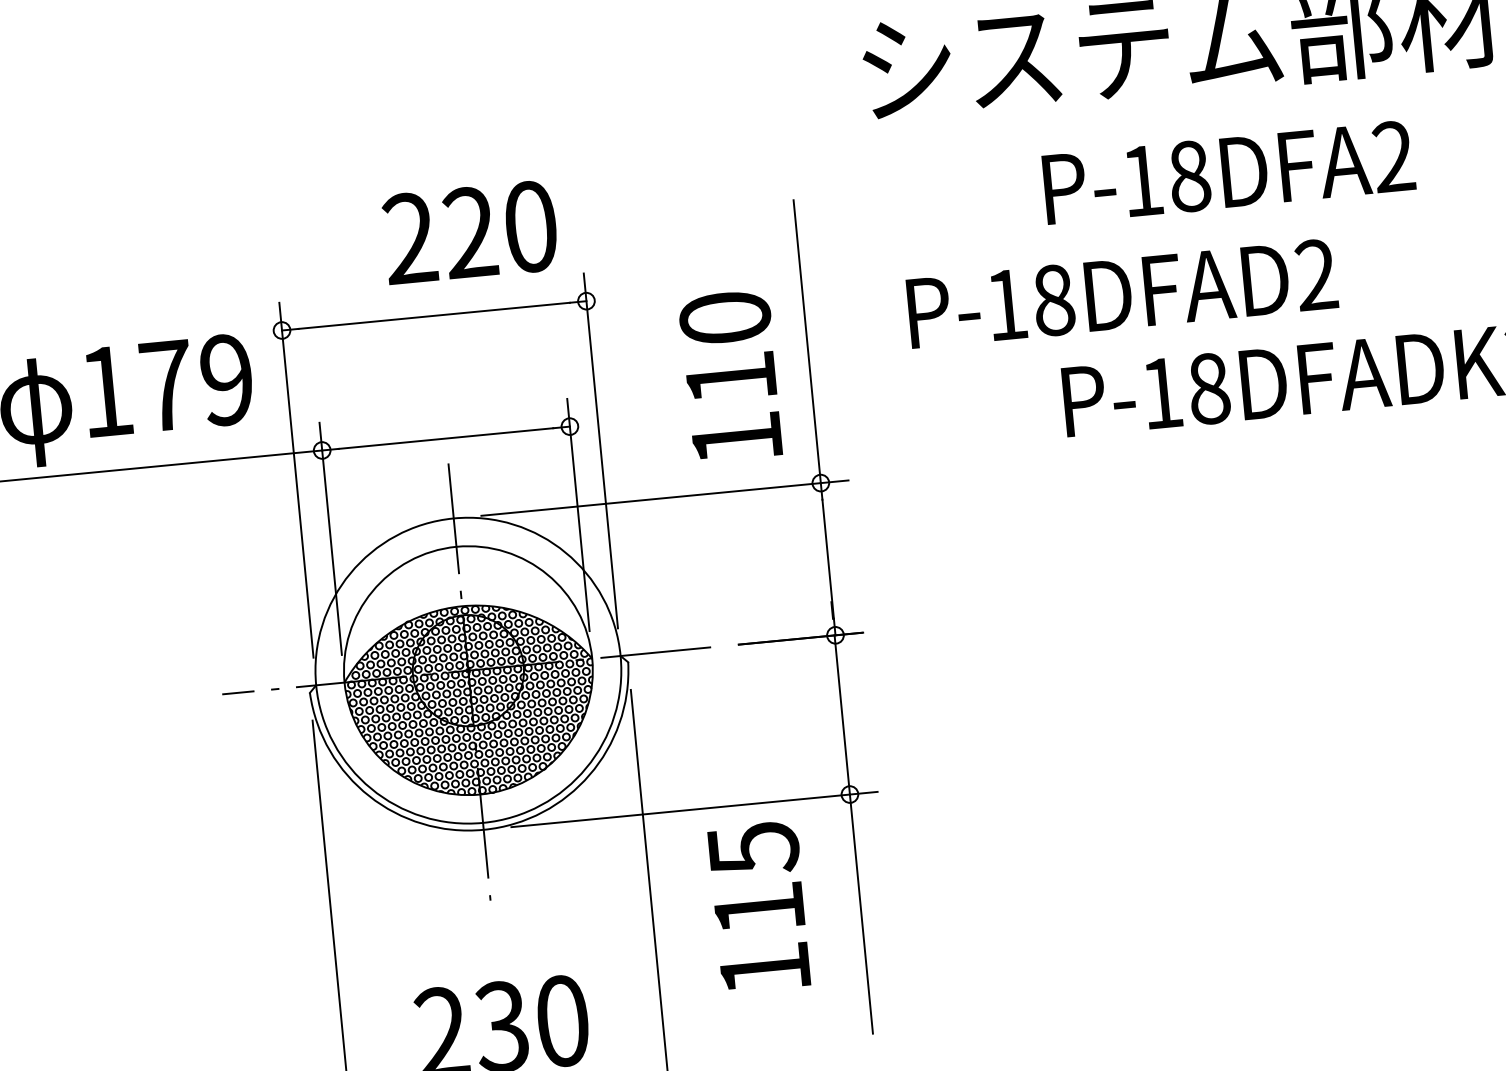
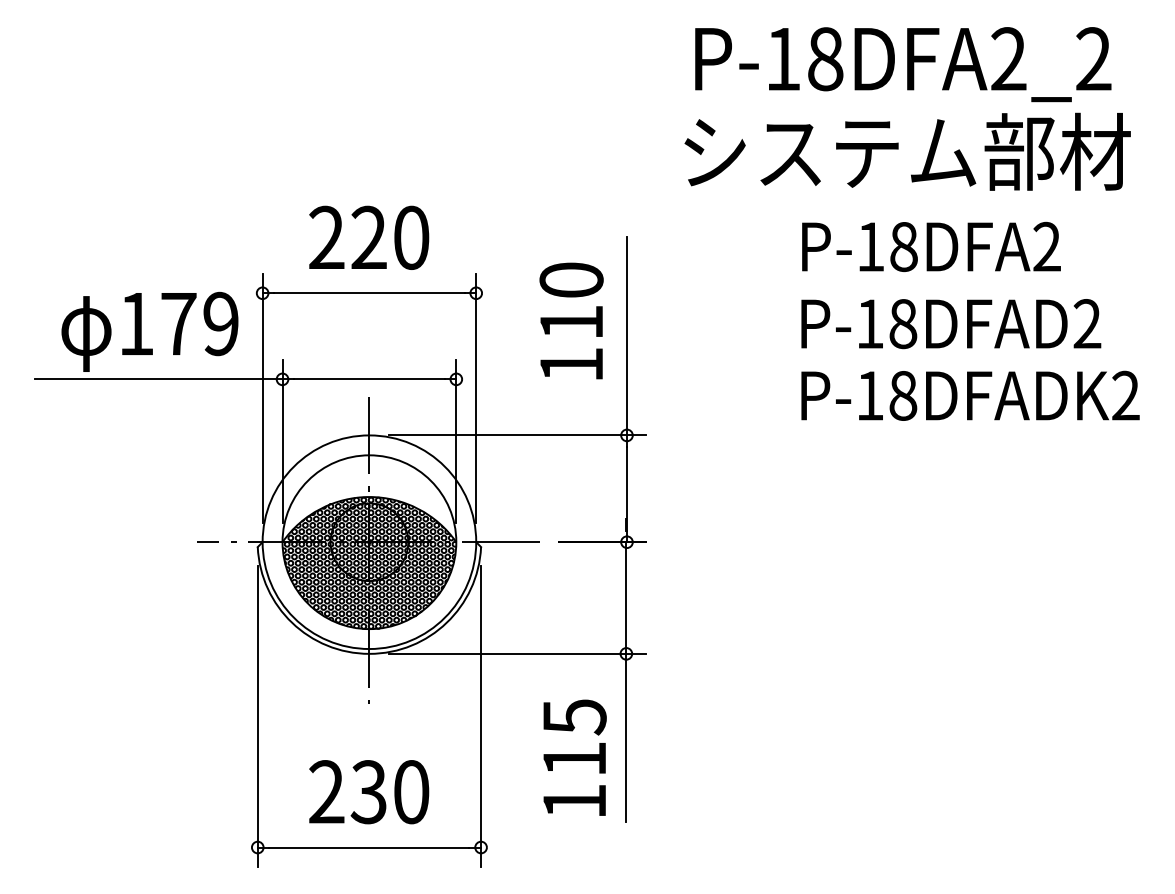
text: (470, 232) -> (369, 237), moved
text: (1122, 294) -> (951, 324), moved
text: (730, 375) -> (571, 320), moved
text: (758, 906) -> (574, 757), moved

